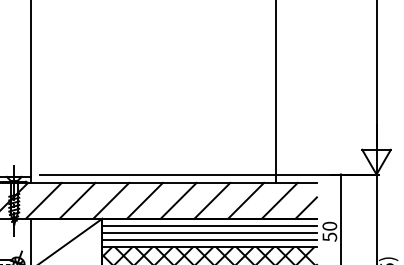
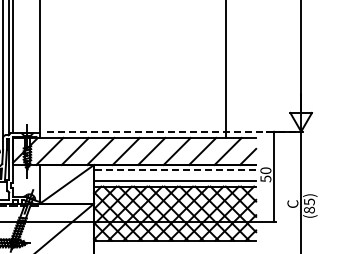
line: (210, 174) -> (175, 131), solid -> dashed
line: (208, 225) -> (174, 170), solid -> dashed
line: (210, 232) -> (175, 175), removed

